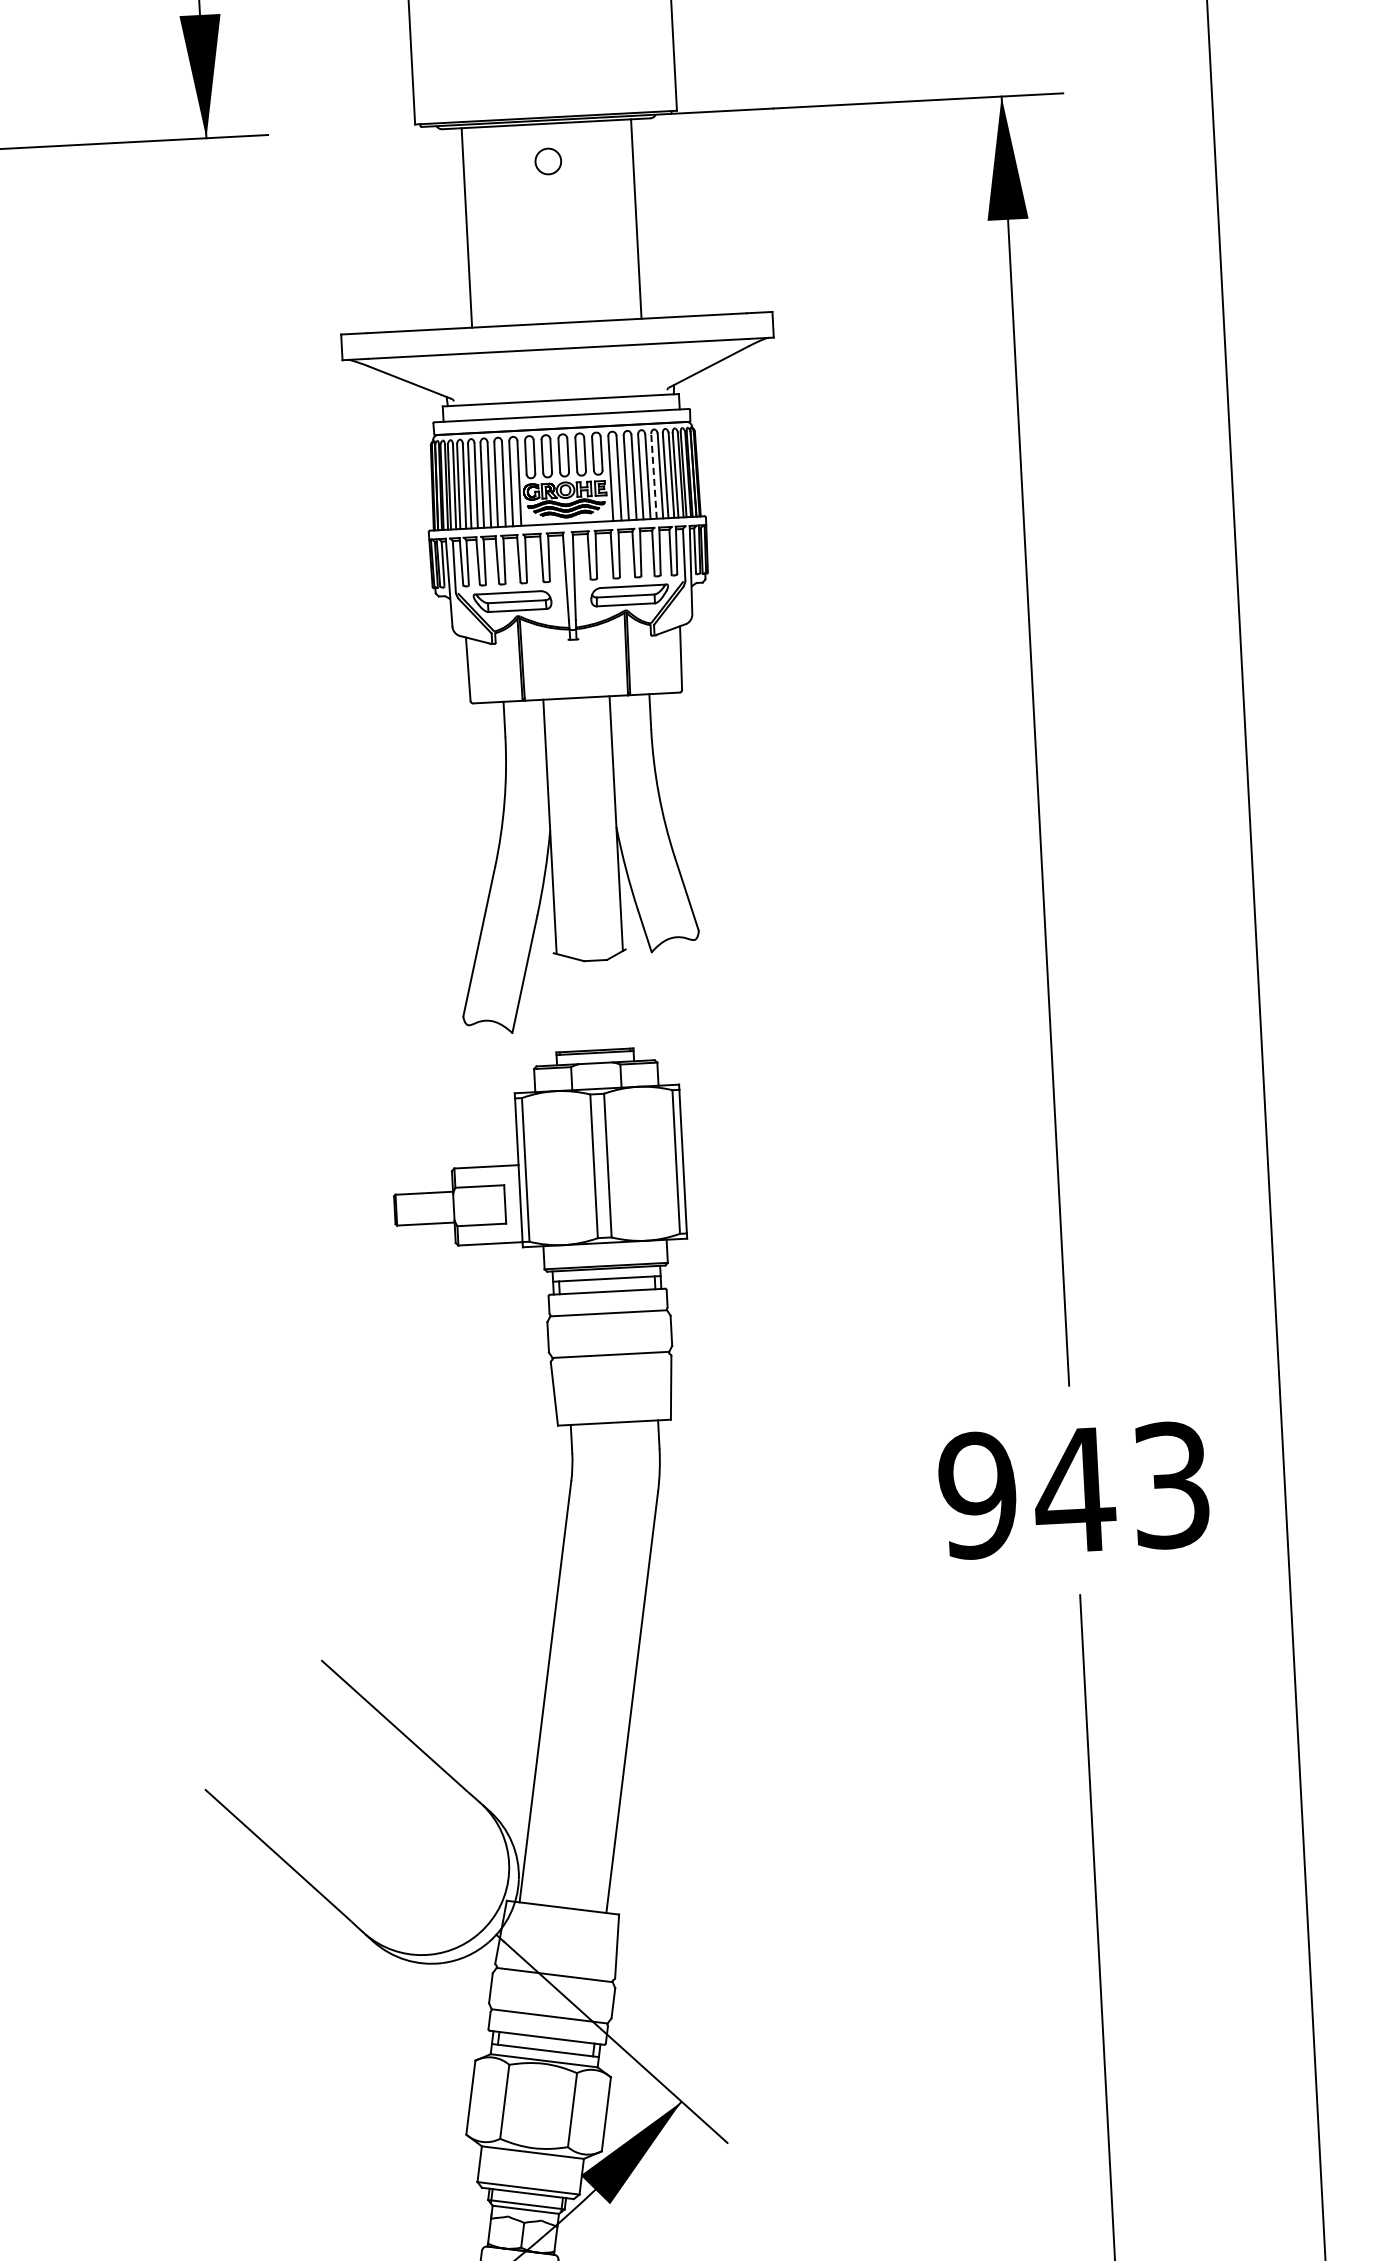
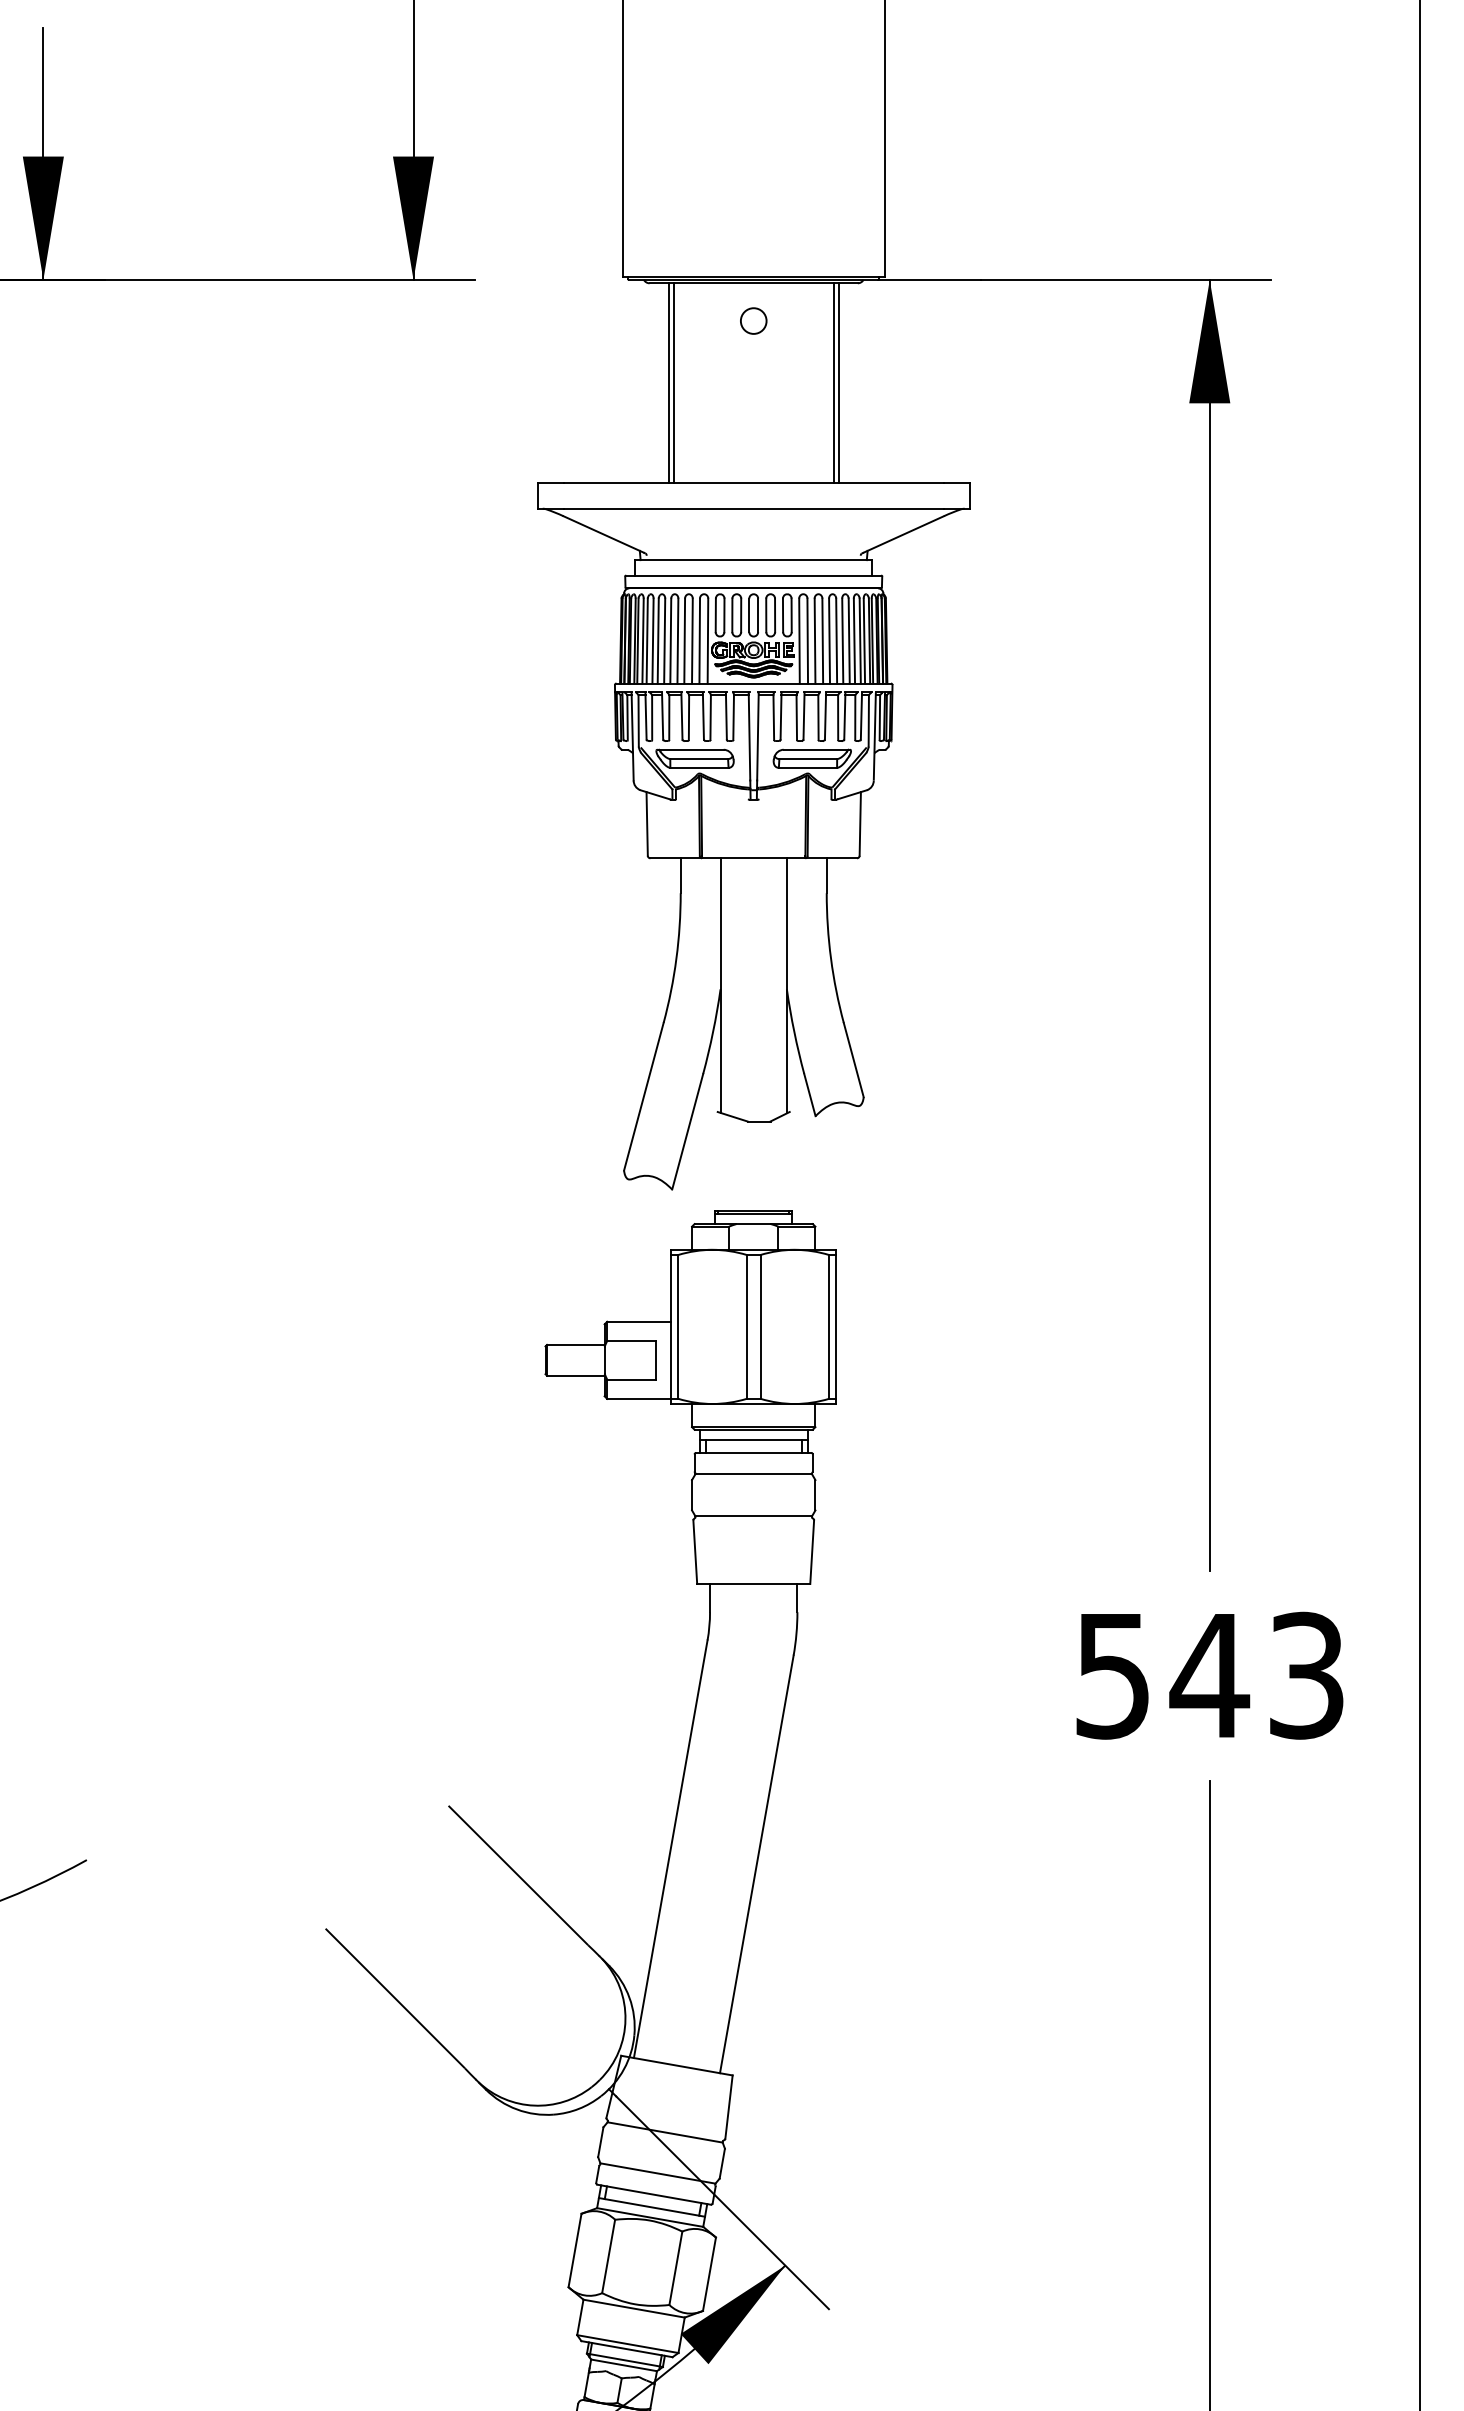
line: (631, 219) -> (833, 383), added
line: (471, 228) -> (673, 383), added
line: (653, 475) -> (842, 640), dashed -> solid
text: (977, 1495) -> (1112, 1675), 943 -> 543

